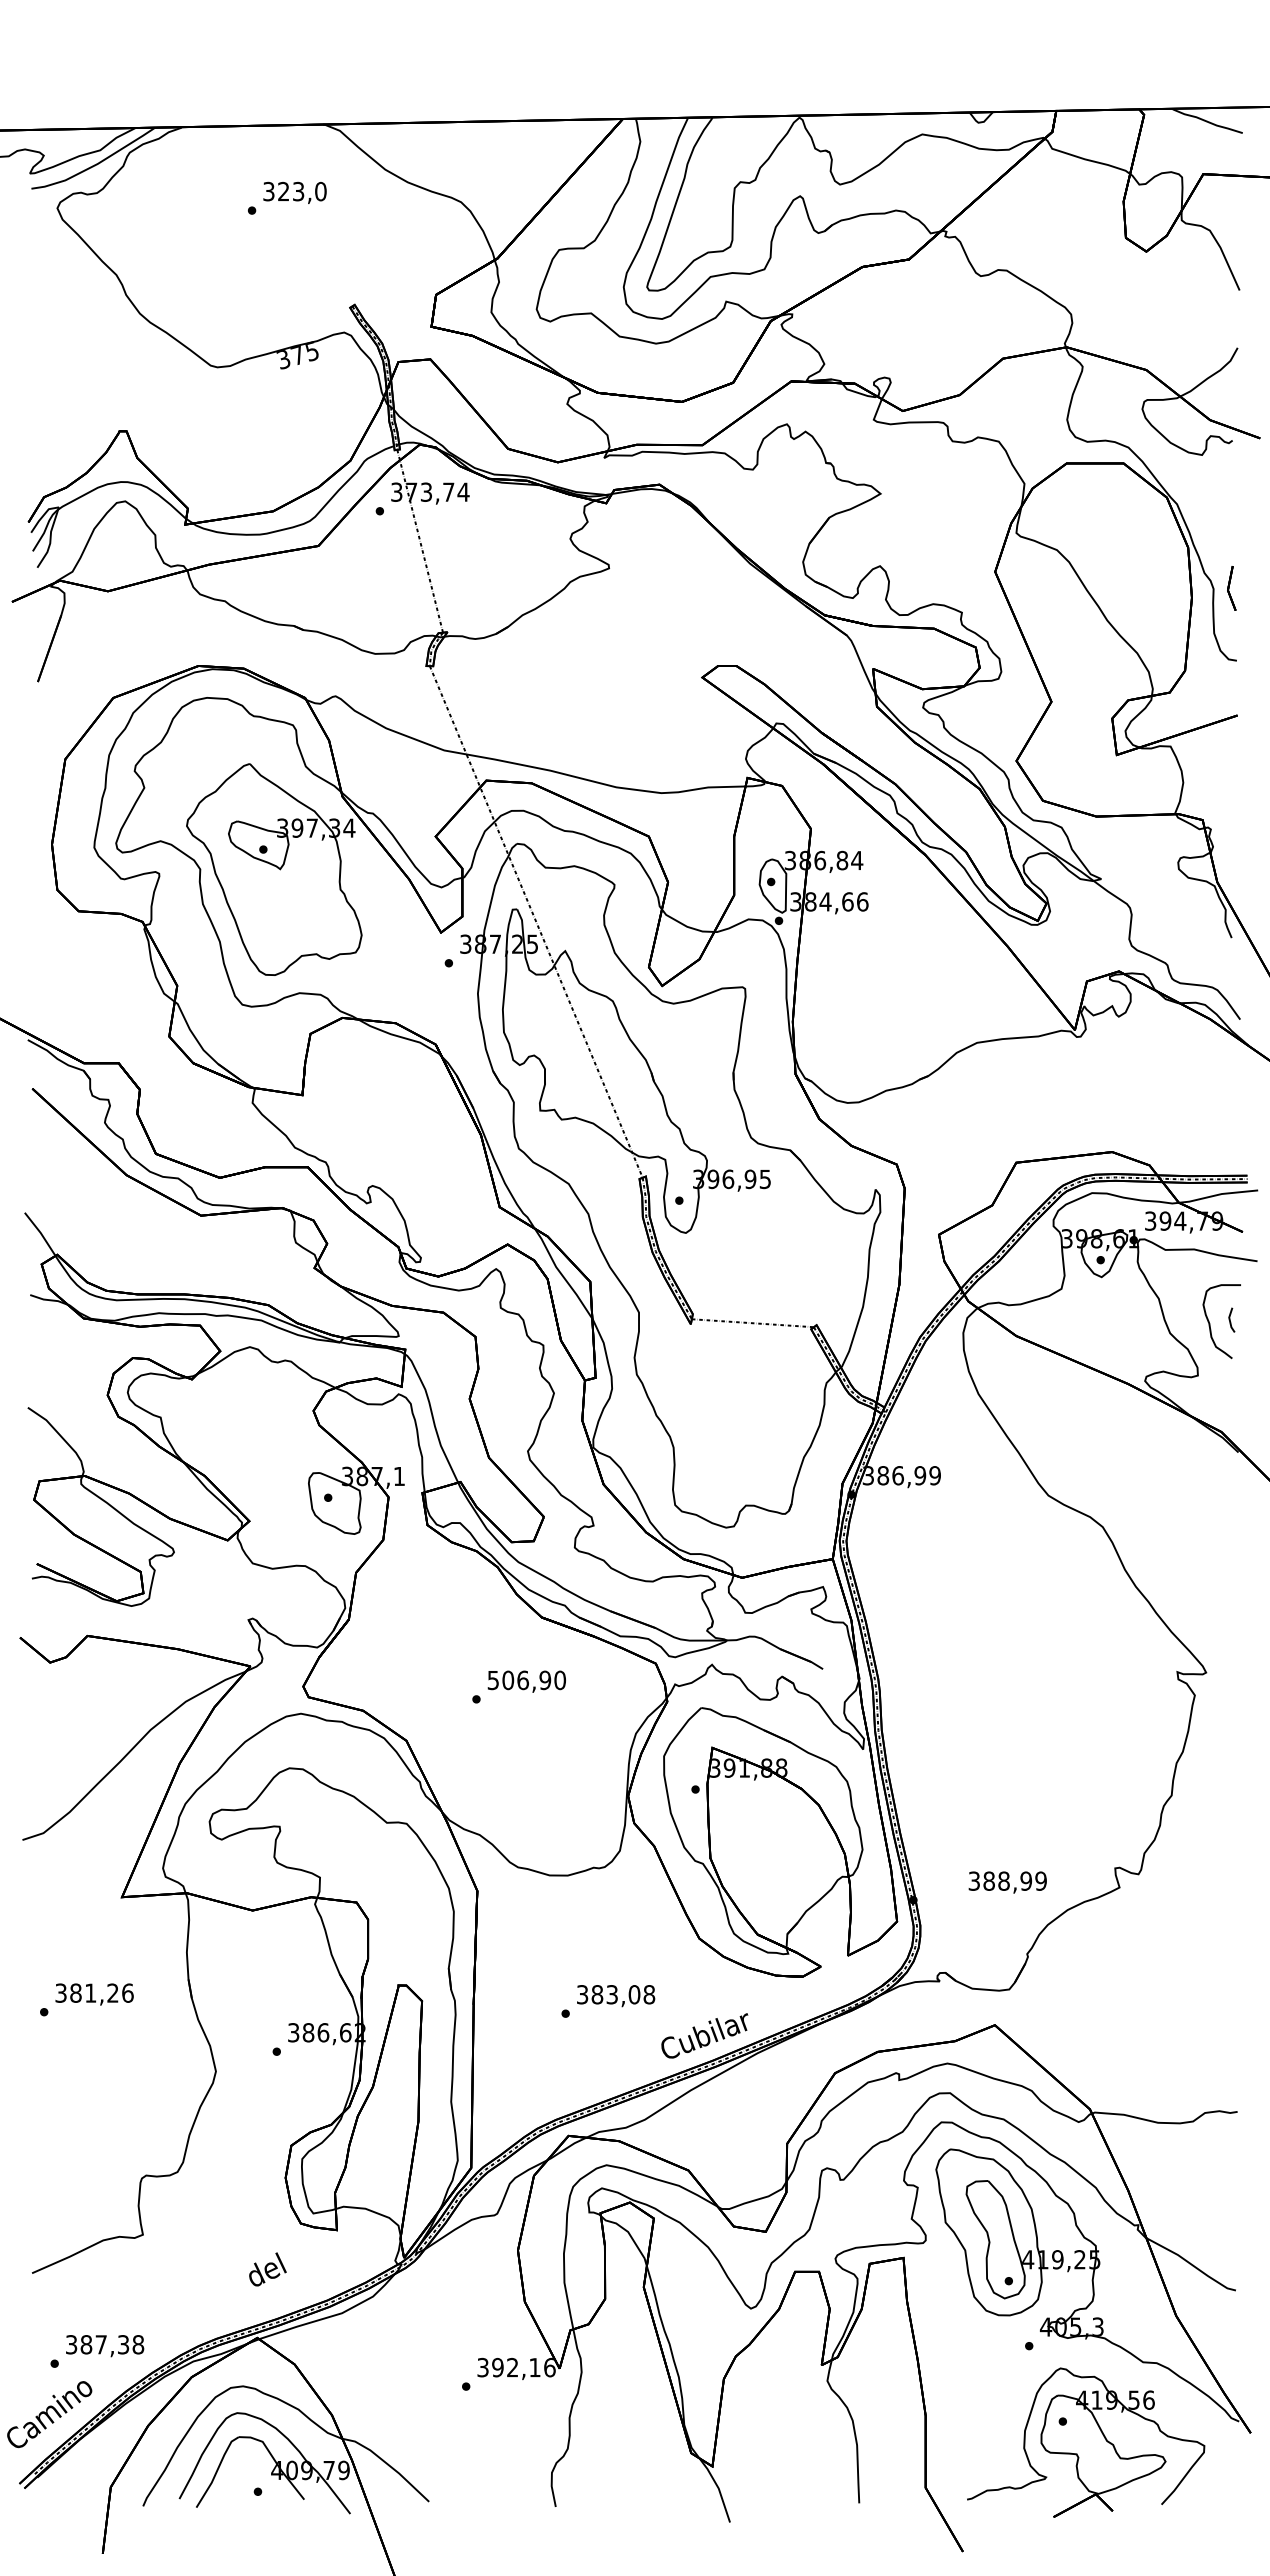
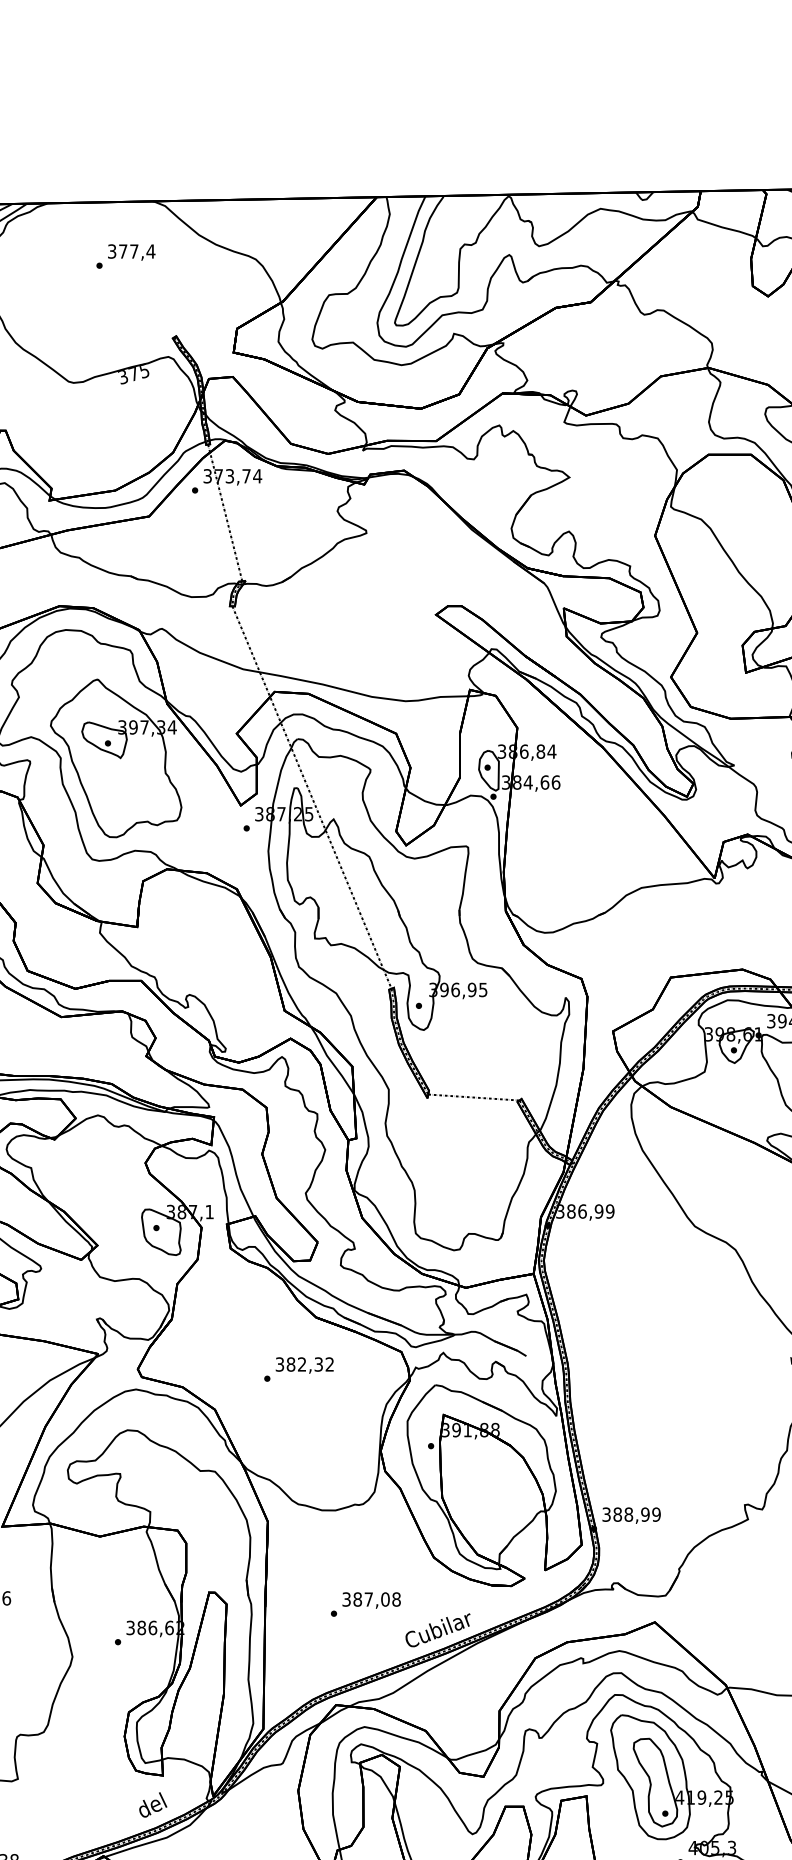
text: (302, 191) -> (137, 251), 323,0 -> 377,4
text: (527, 1680) -> (305, 1364), 506,90 -> 382,32
text: (1007, 1882) -> (631, 1515), moved
text: (611, 1994) -> (368, 1599), 383,08 -> 387,08
text: (267, 2269) -> (152, 1804), moved

